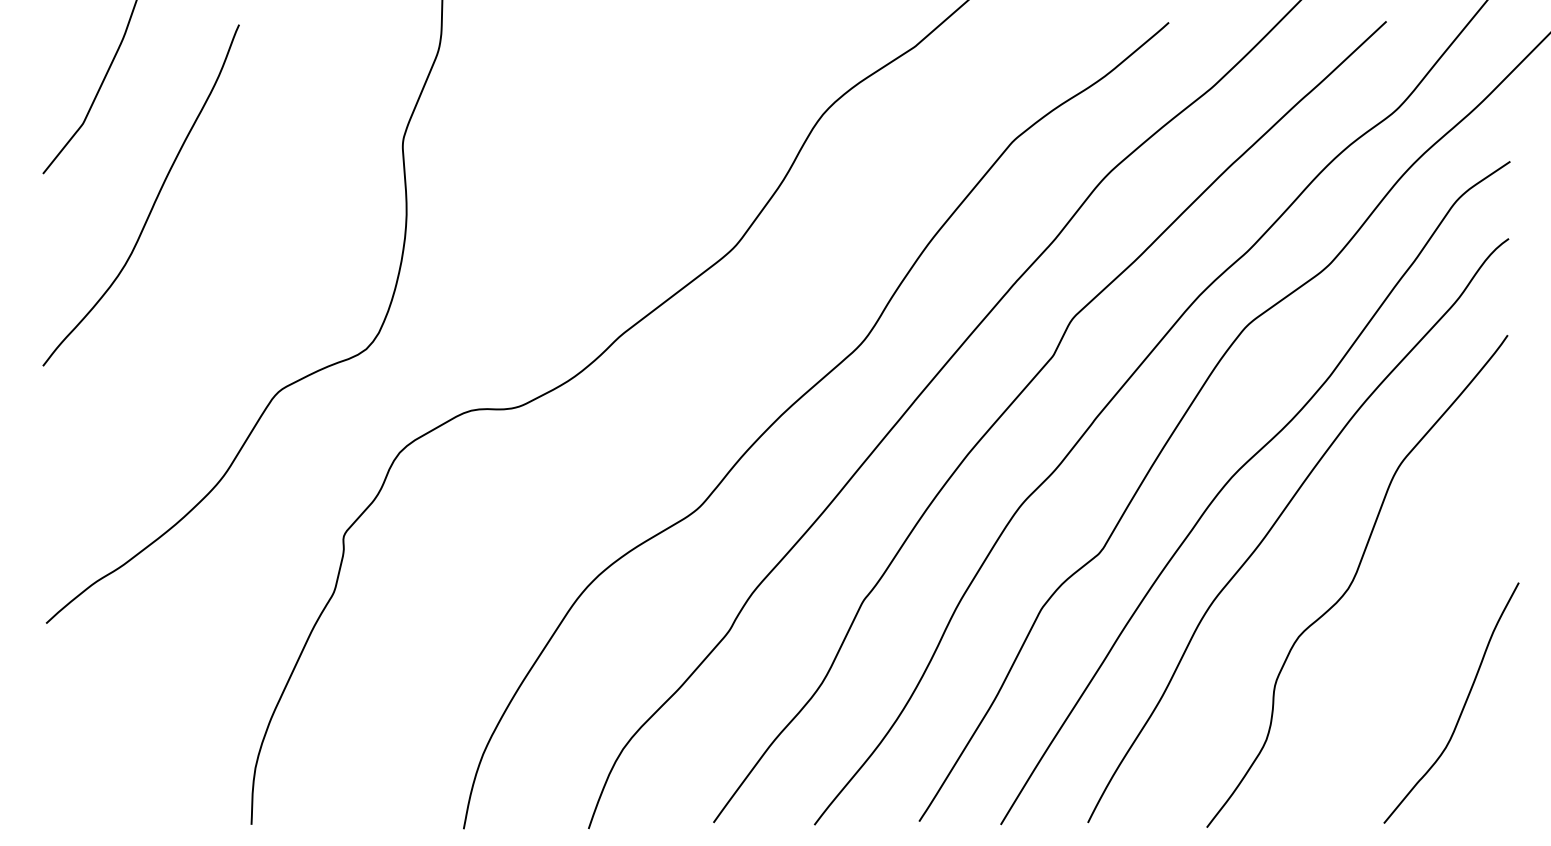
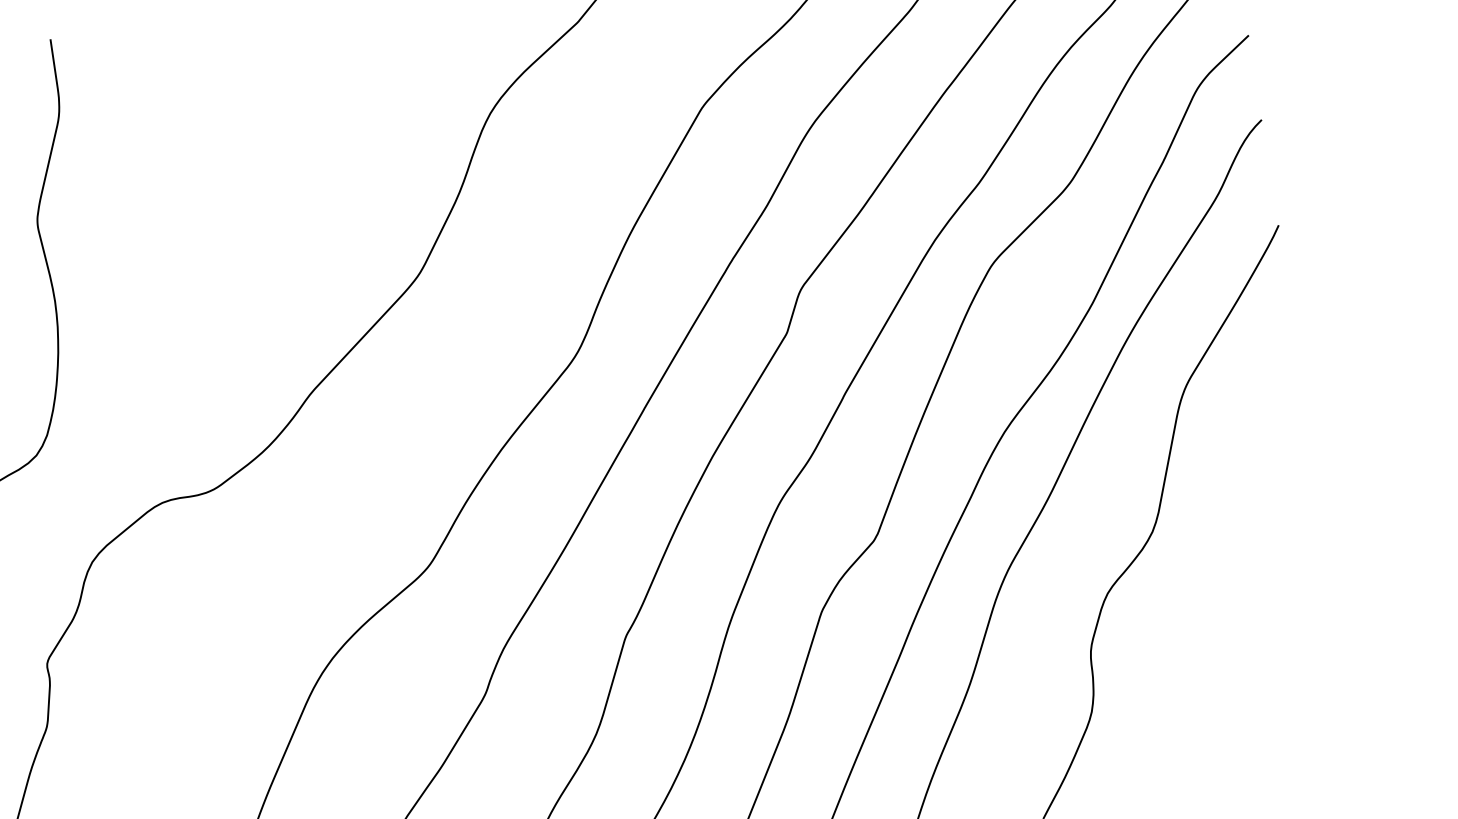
curve: (1462, 707) -> (1299, 639), removed

